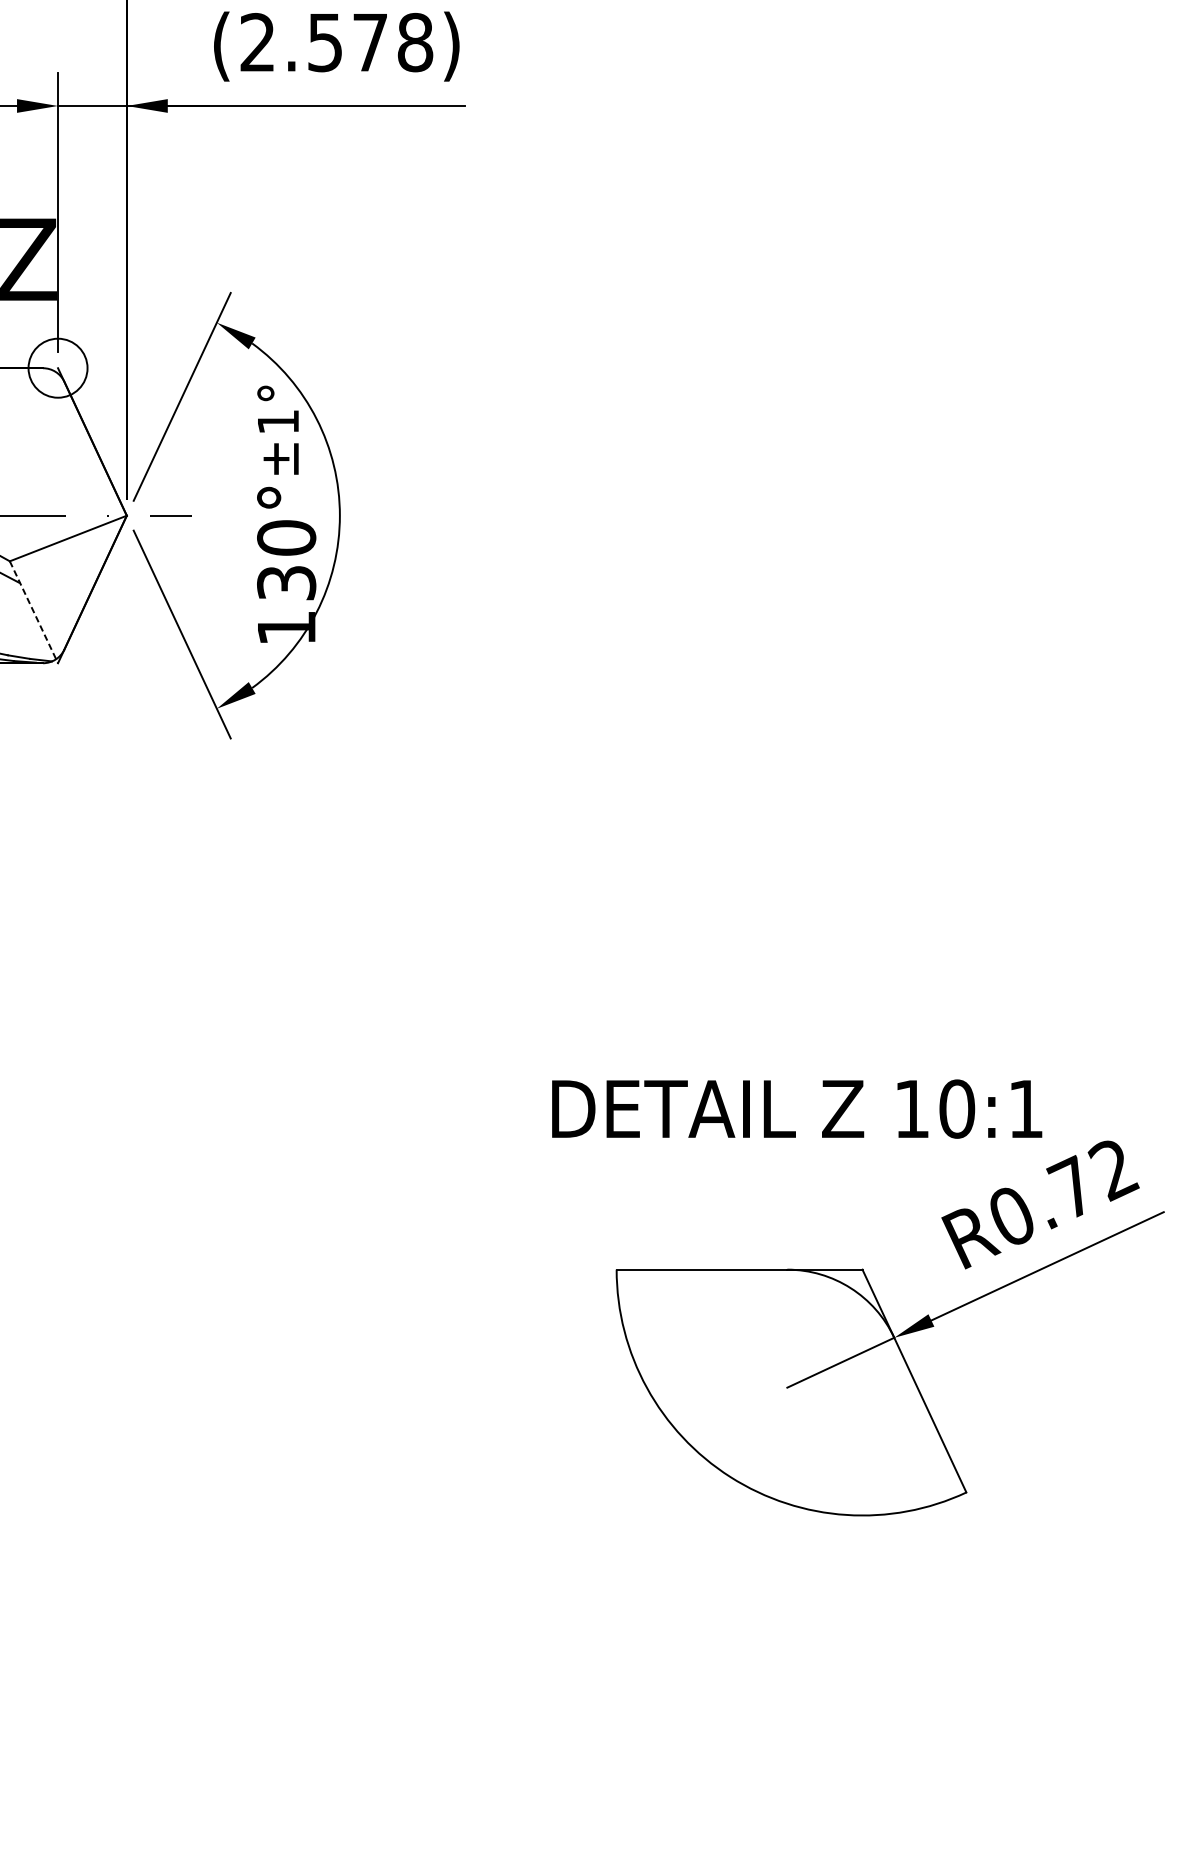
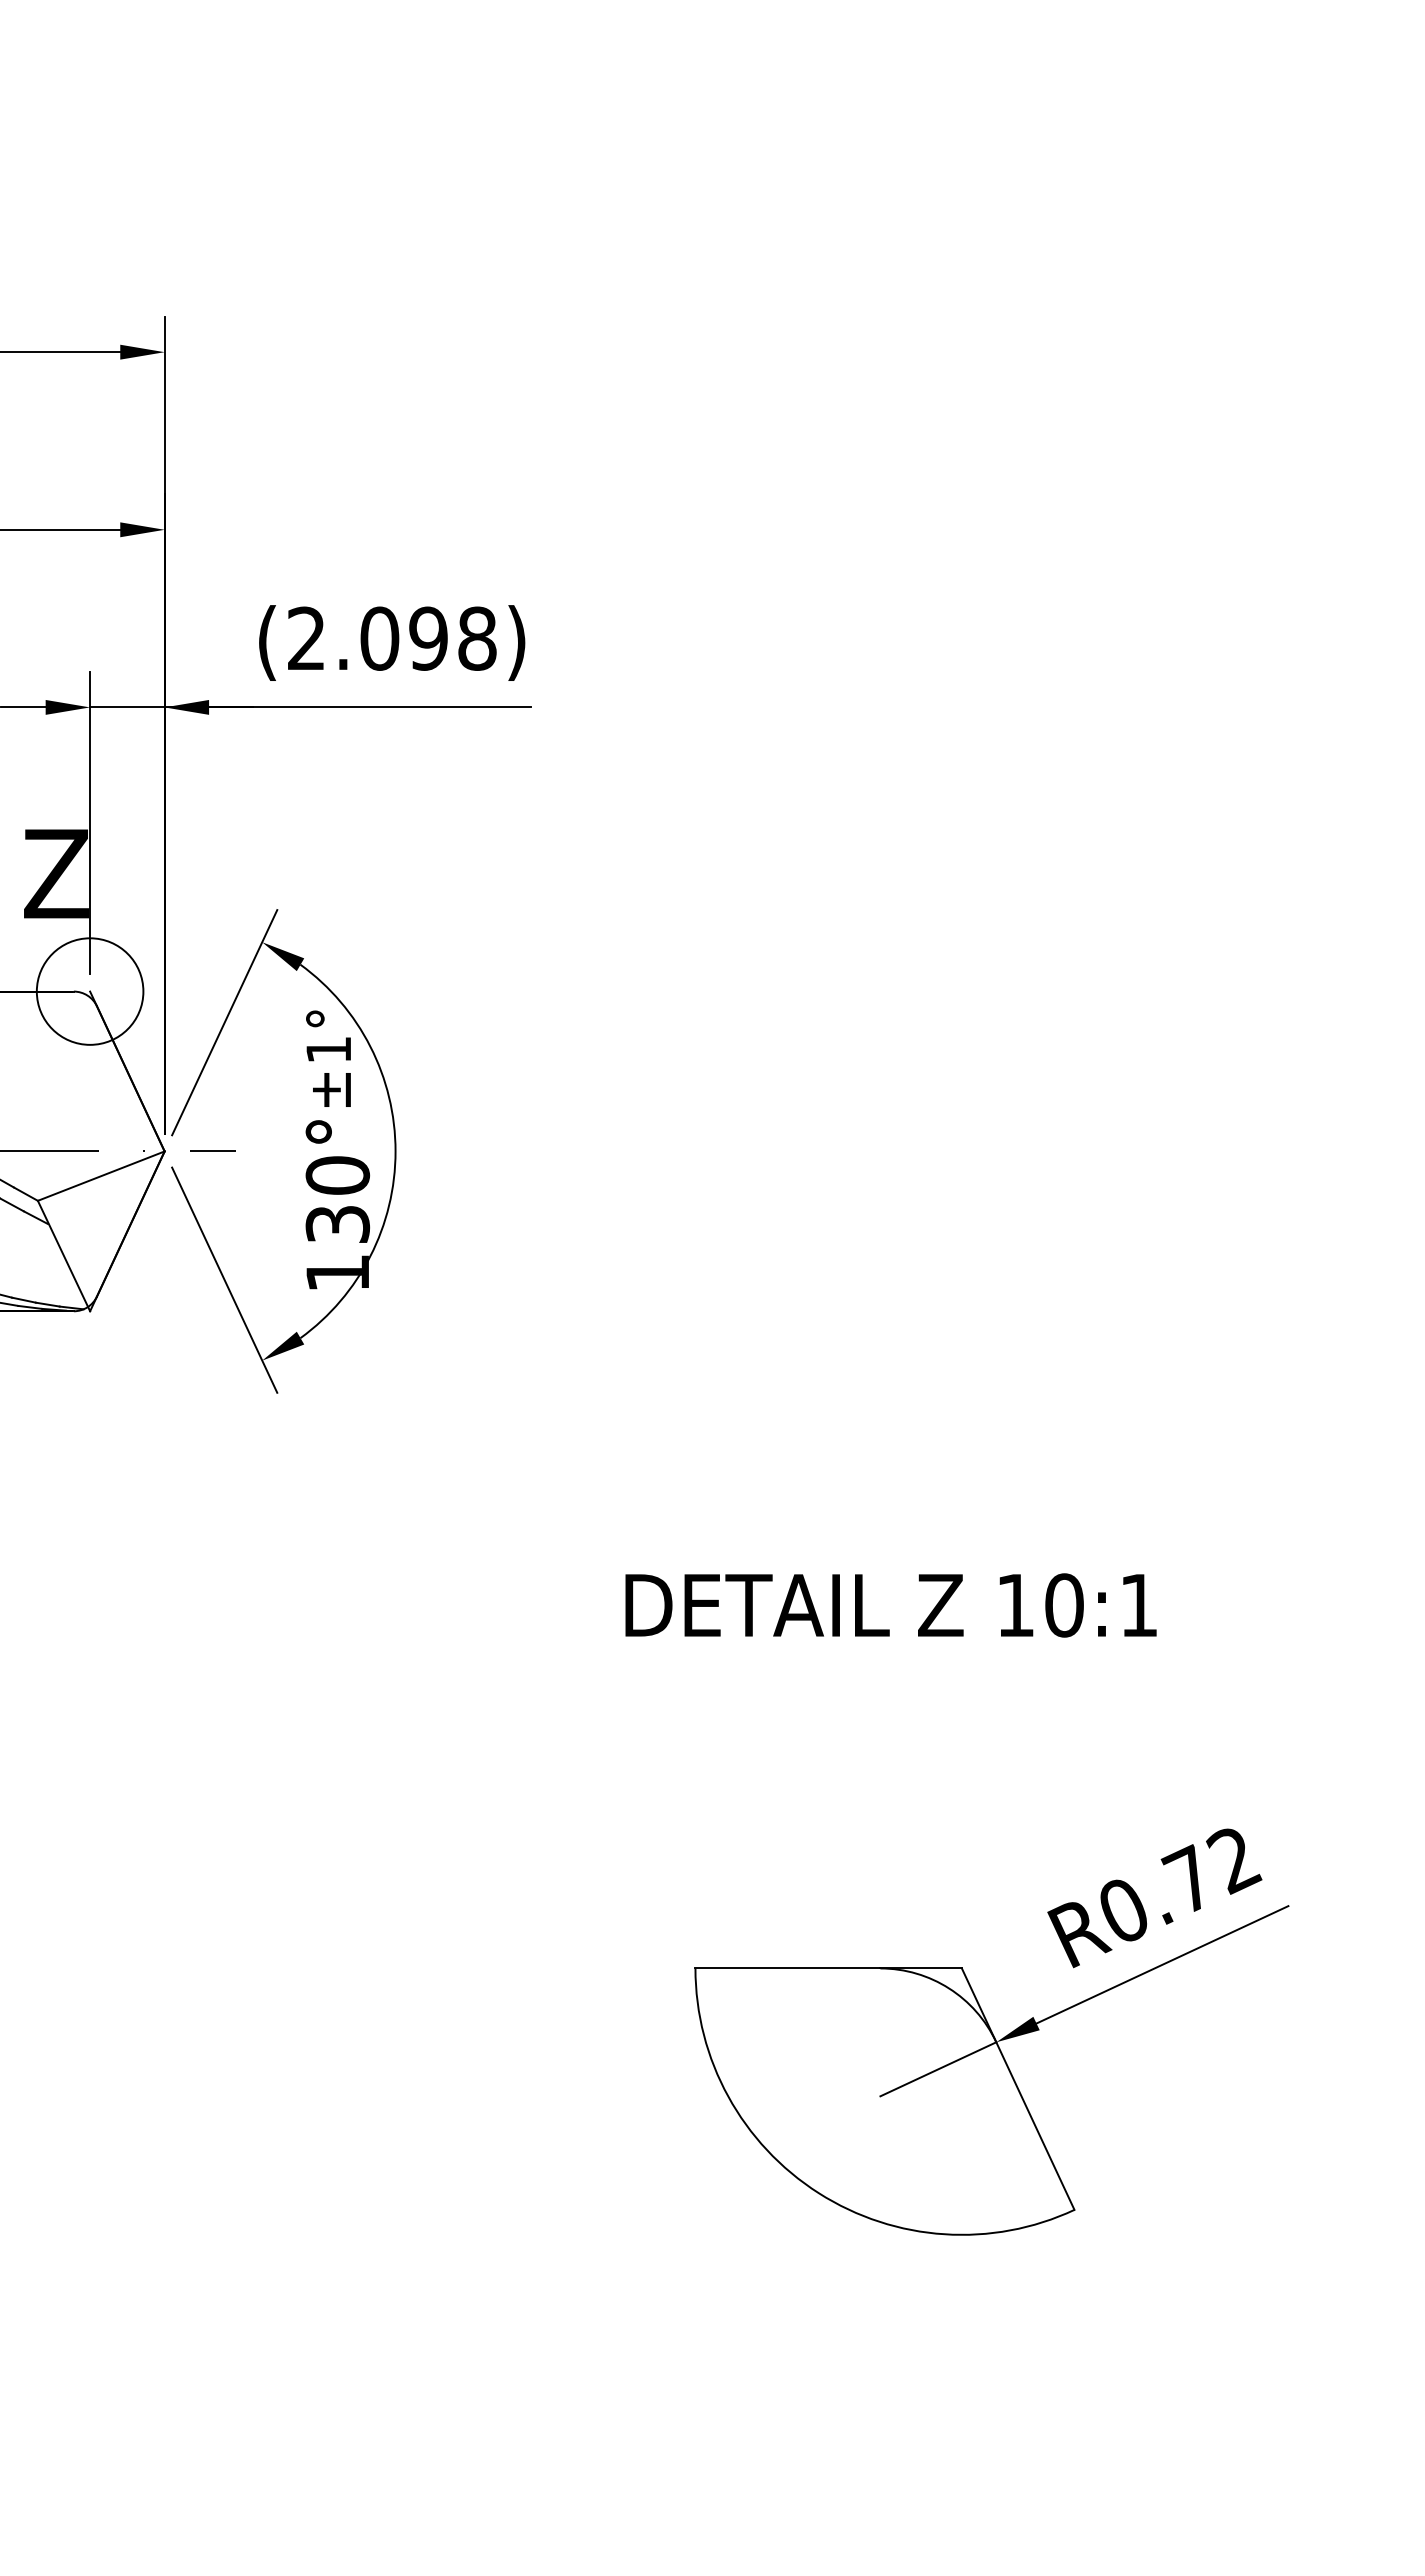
text: (347, 42) -> (403, 638), (2.578) -> (2.098)
circle: (57, 368) -> (89, 991), size x1.67
line: (34, 612) -> (64, 1256), dashed -> solid
text: (796, 1109) -> (890, 1605), moved

